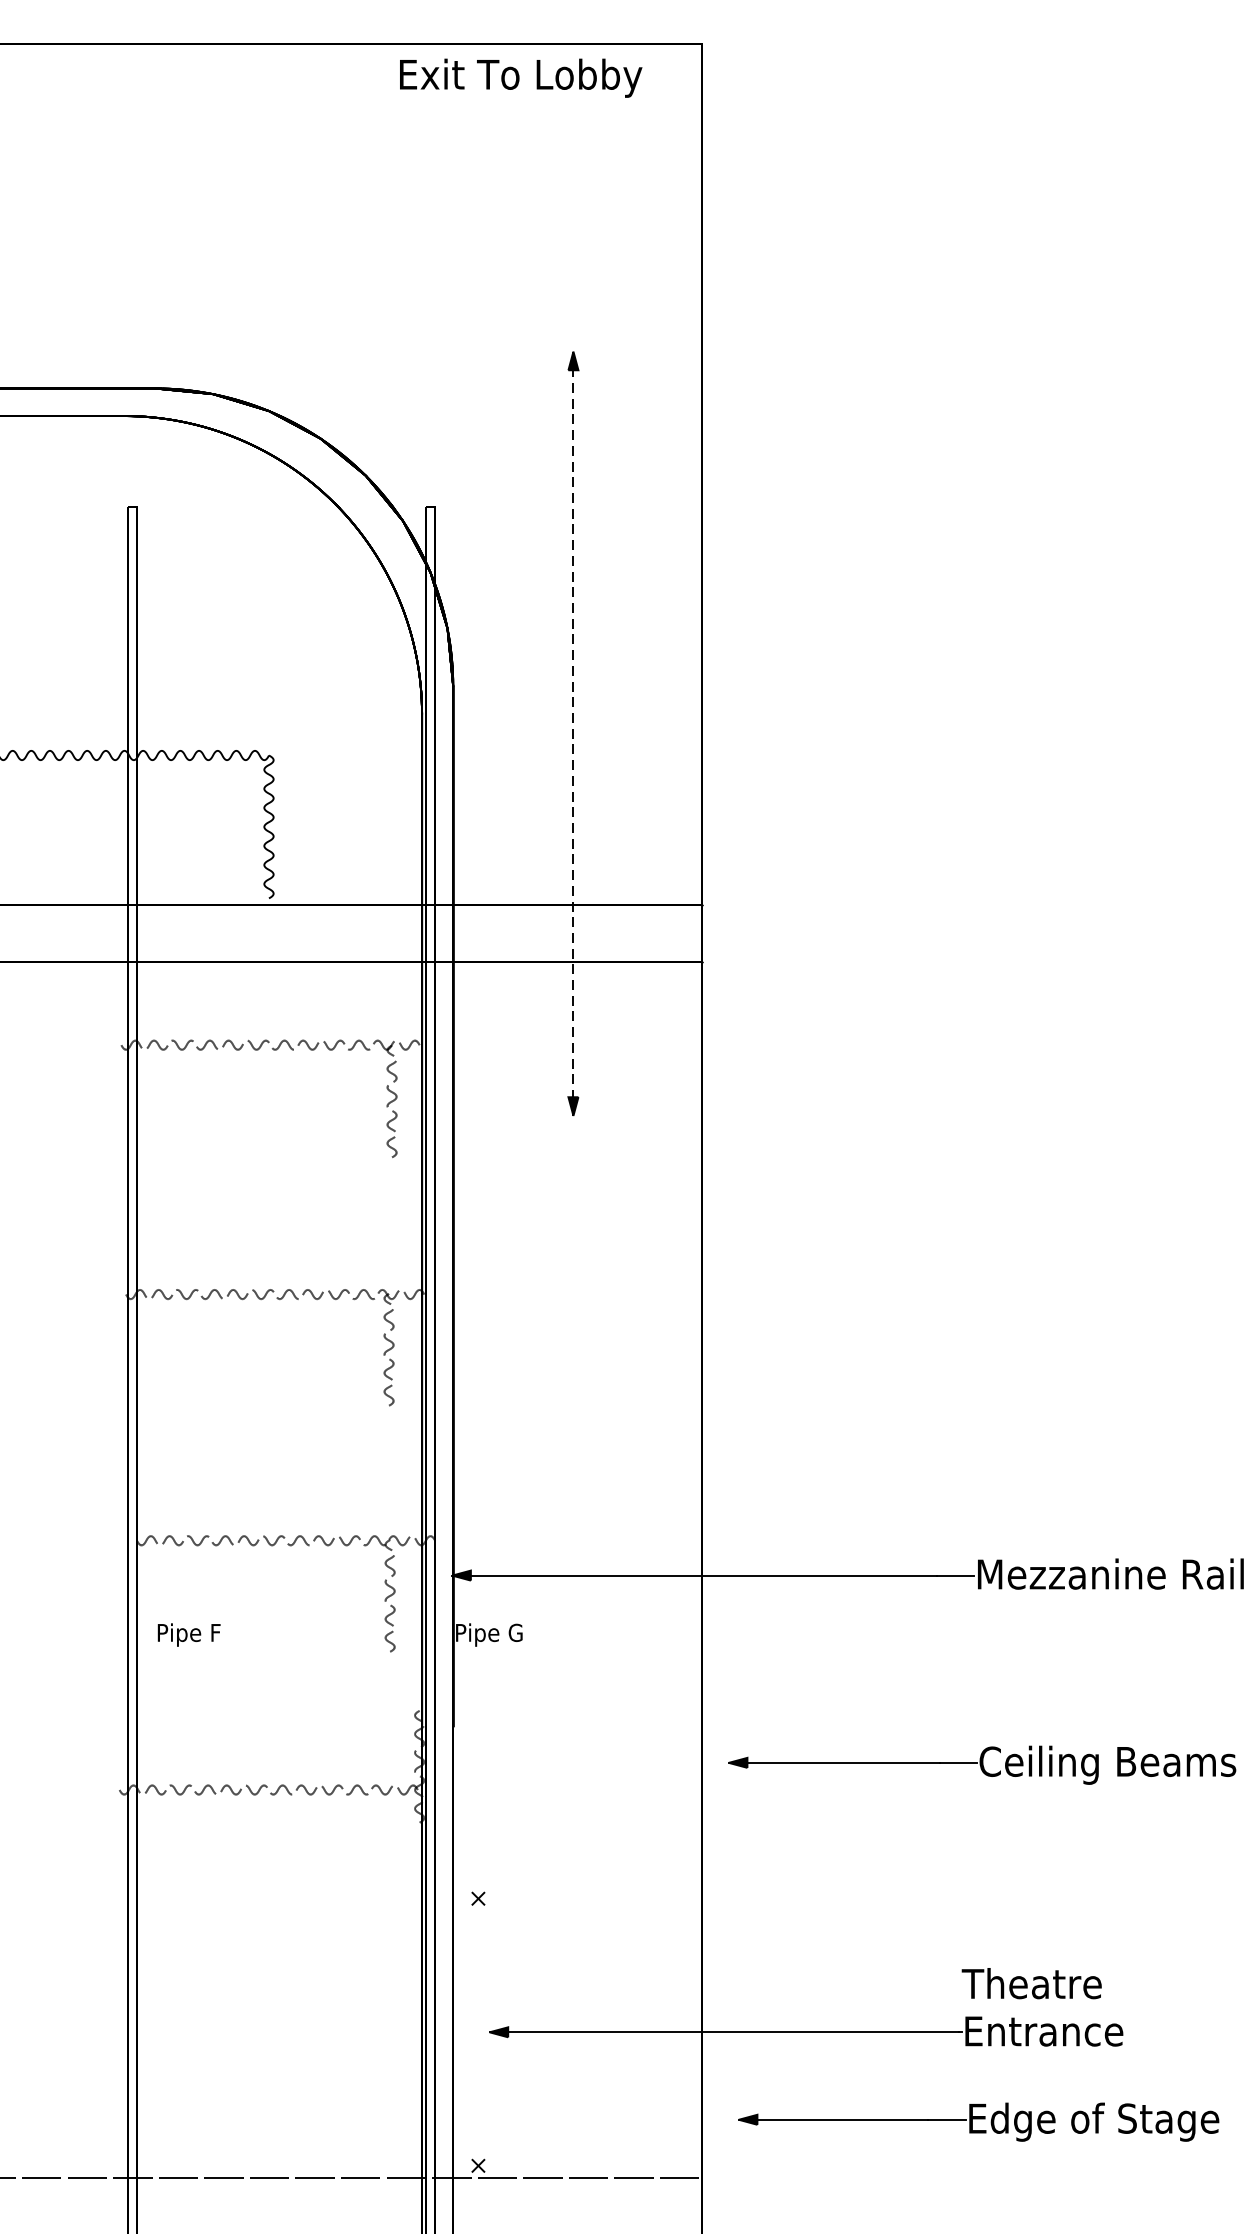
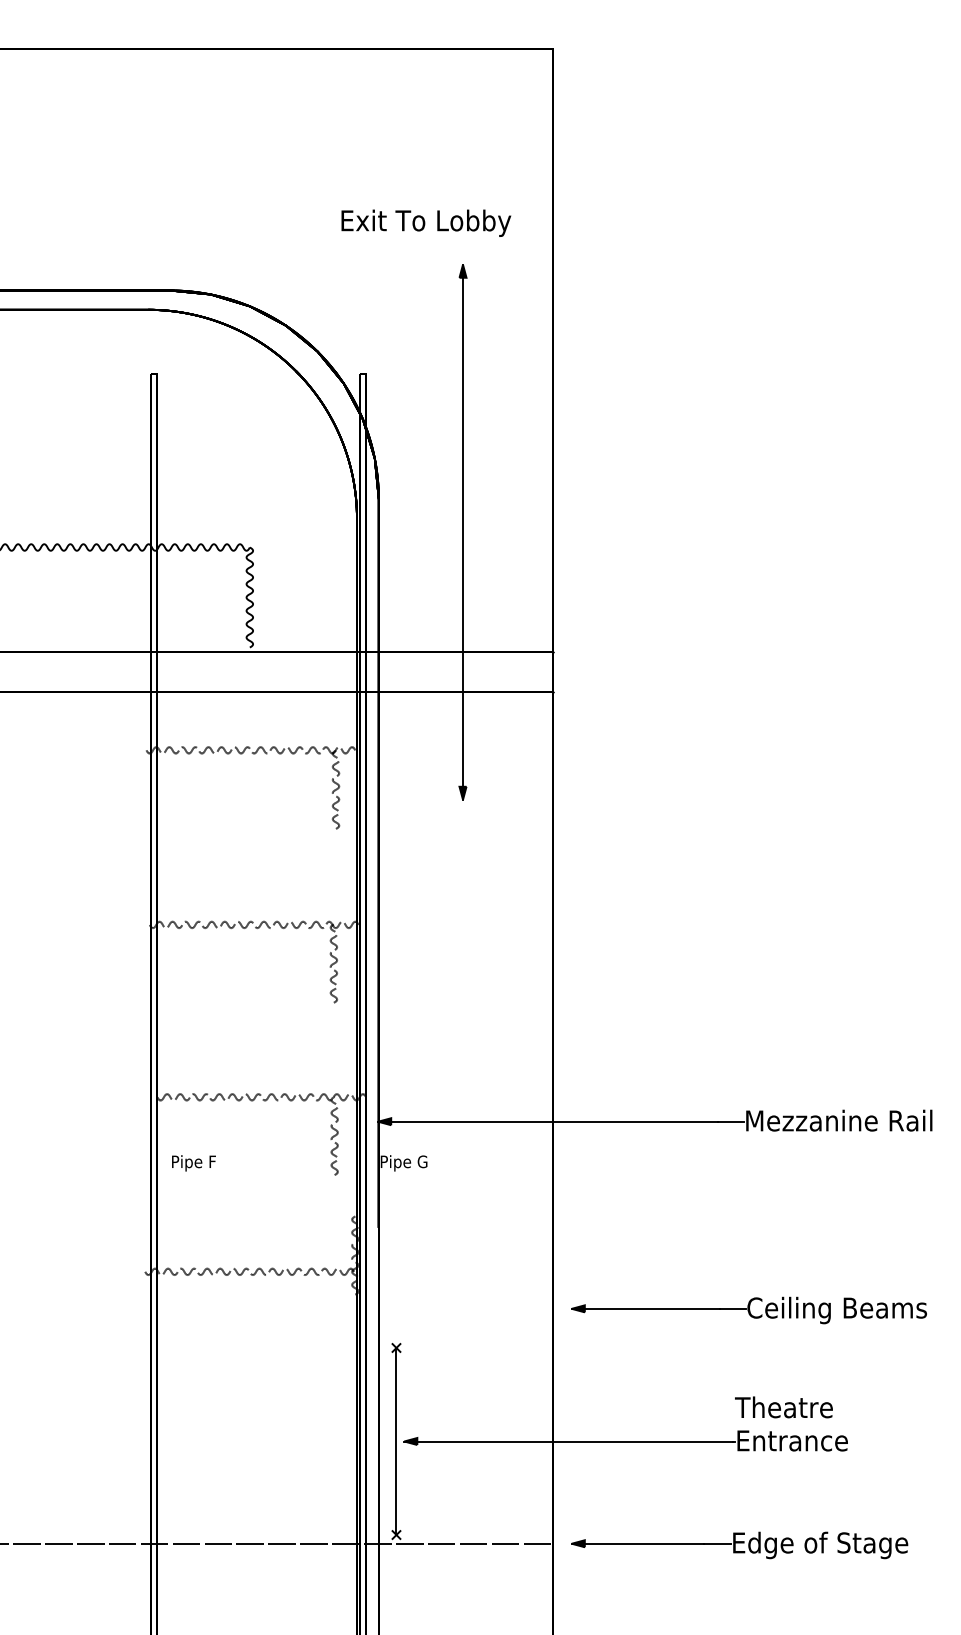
text: (521, 77) -> (426, 222), moved
line: (574, 734) -> (463, 532), dashed -> solid
part: (981, 1765) -> (748, 1310), moved
line: (478, 2032) -> (396, 1441), added
part: (978, 2122) -> (739, 1545), moved

